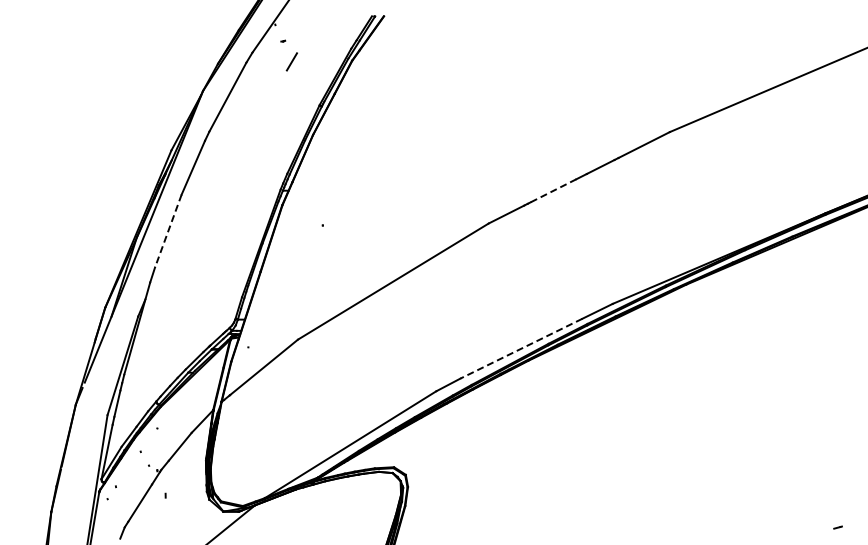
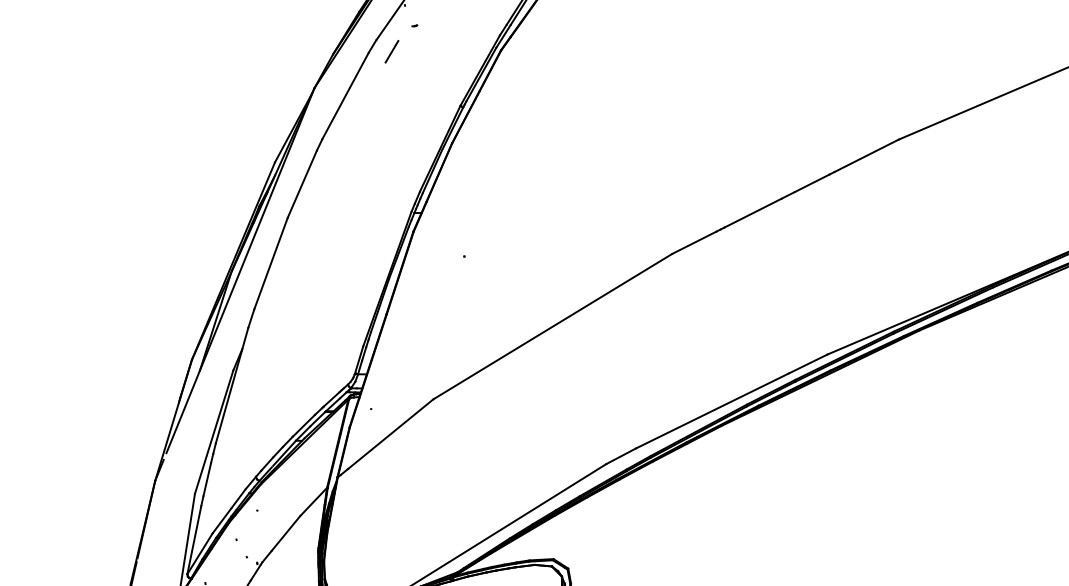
line: (291, 61) -> (391, 51), moved
line: (554, 190) -> (754, 212), dashed -> solid
line: (168, 231) -> (271, 264), dashed -> solid
line: (521, 348) -> (713, 410), dashed -> solid

